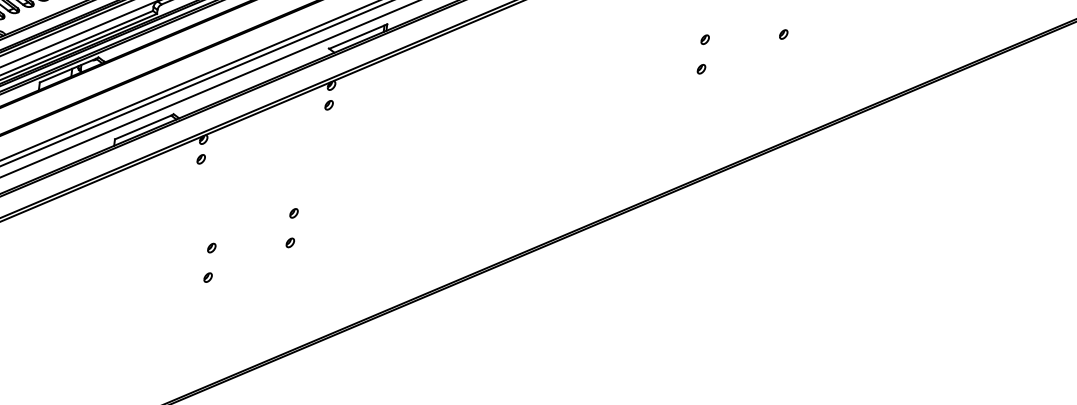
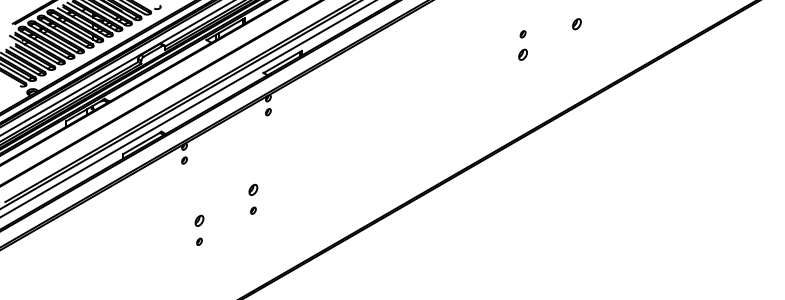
part: (783, 33) -> (576, 23), size x1.6
part: (700, 69) -> (522, 55), size x1.6
part: (294, 212) -> (253, 189), size x1.6
part: (211, 248) -> (199, 221), size x1.6

